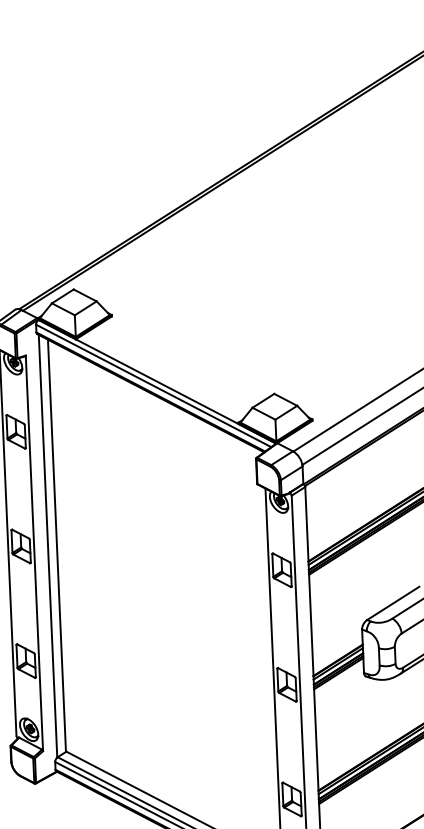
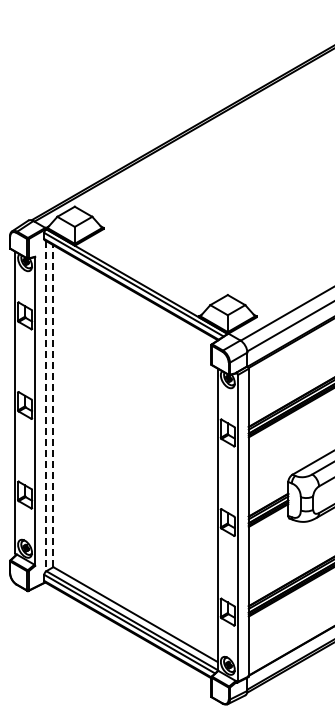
line: (57, 544) -> (53, 405), solid -> dashed
line: (48, 546) -> (46, 406), solid -> dashed

